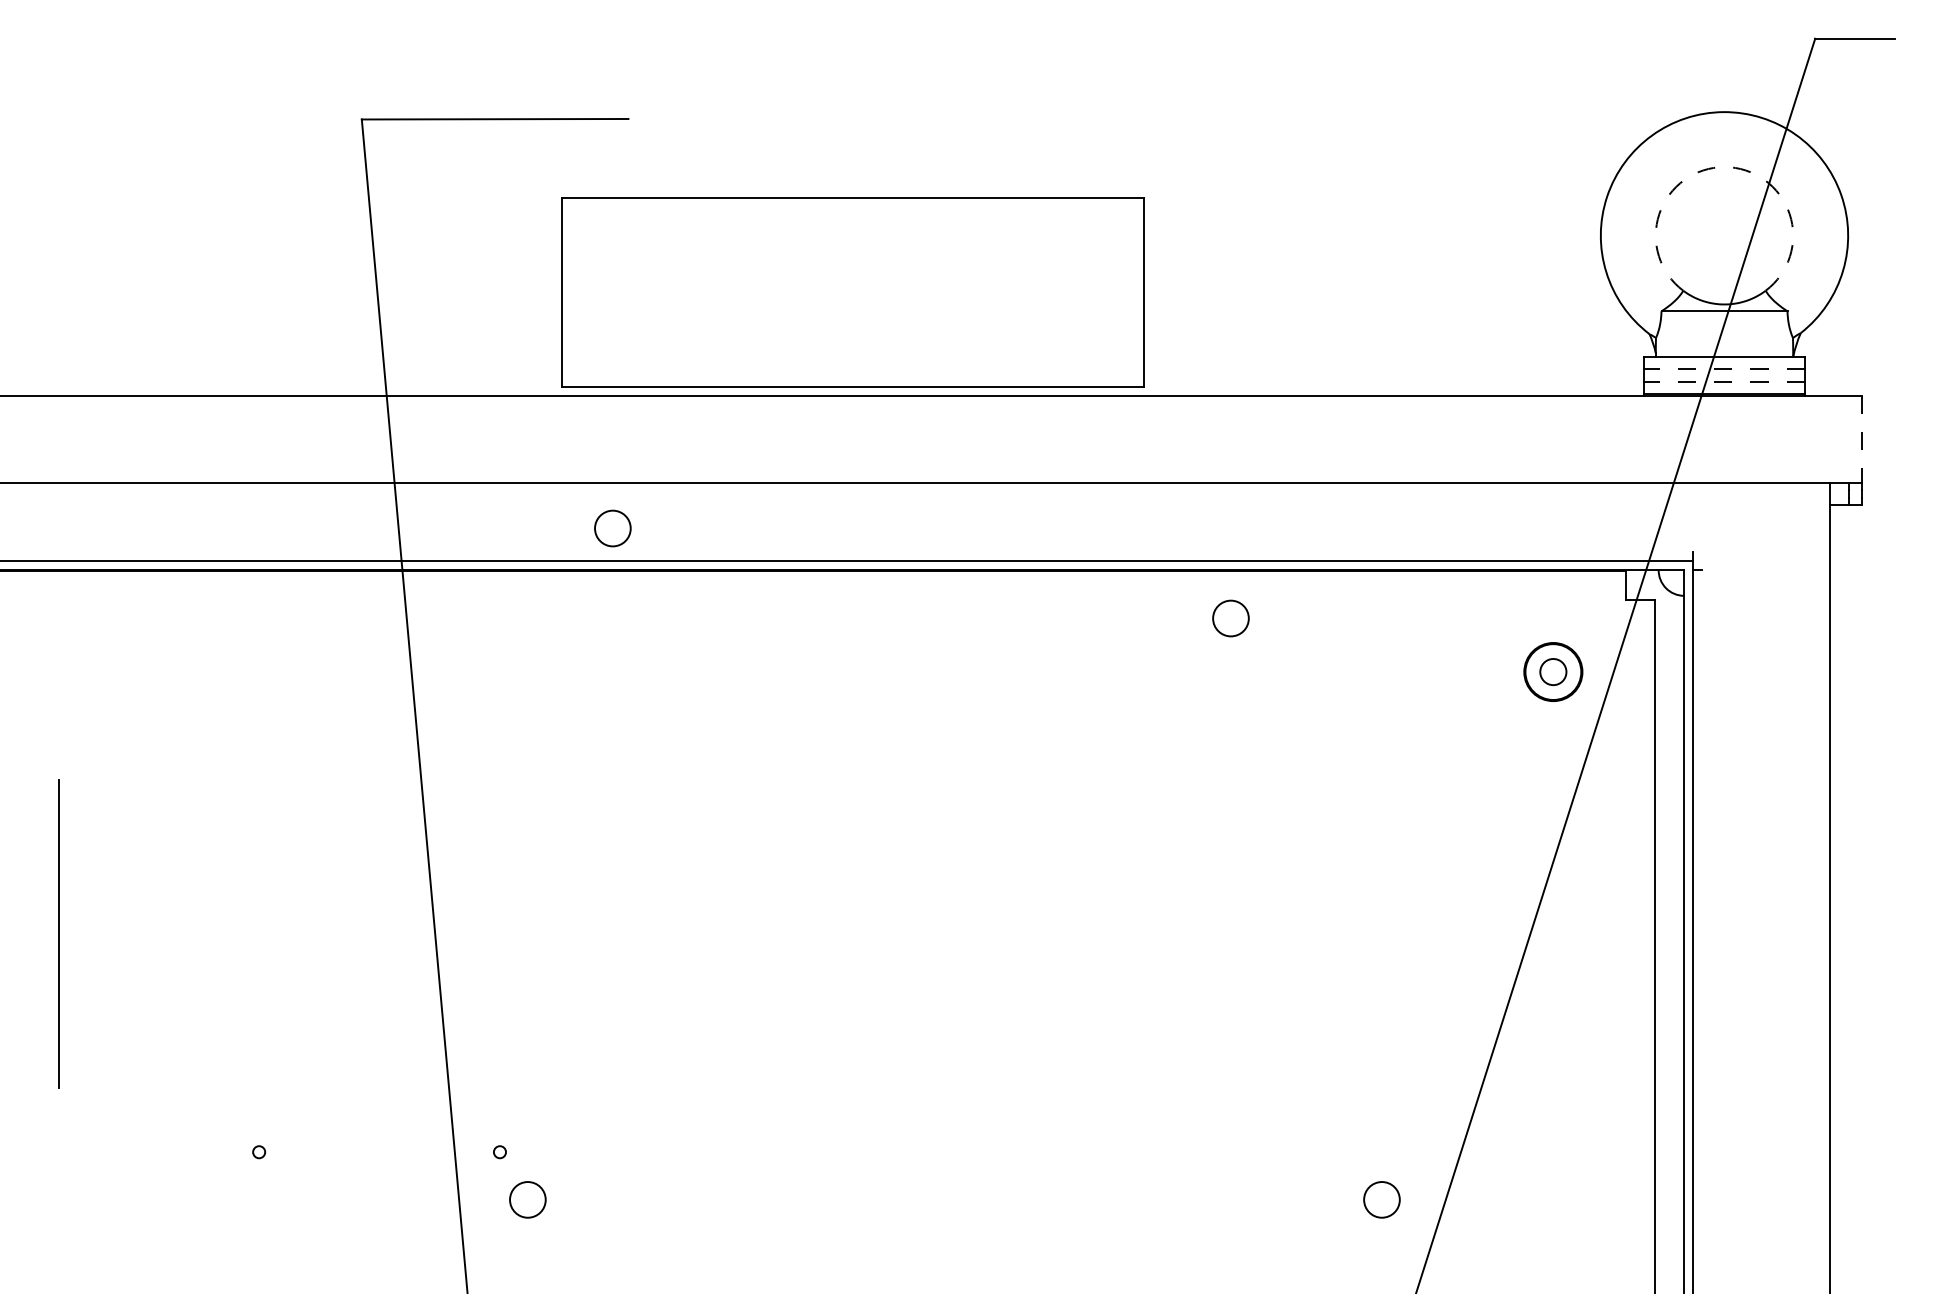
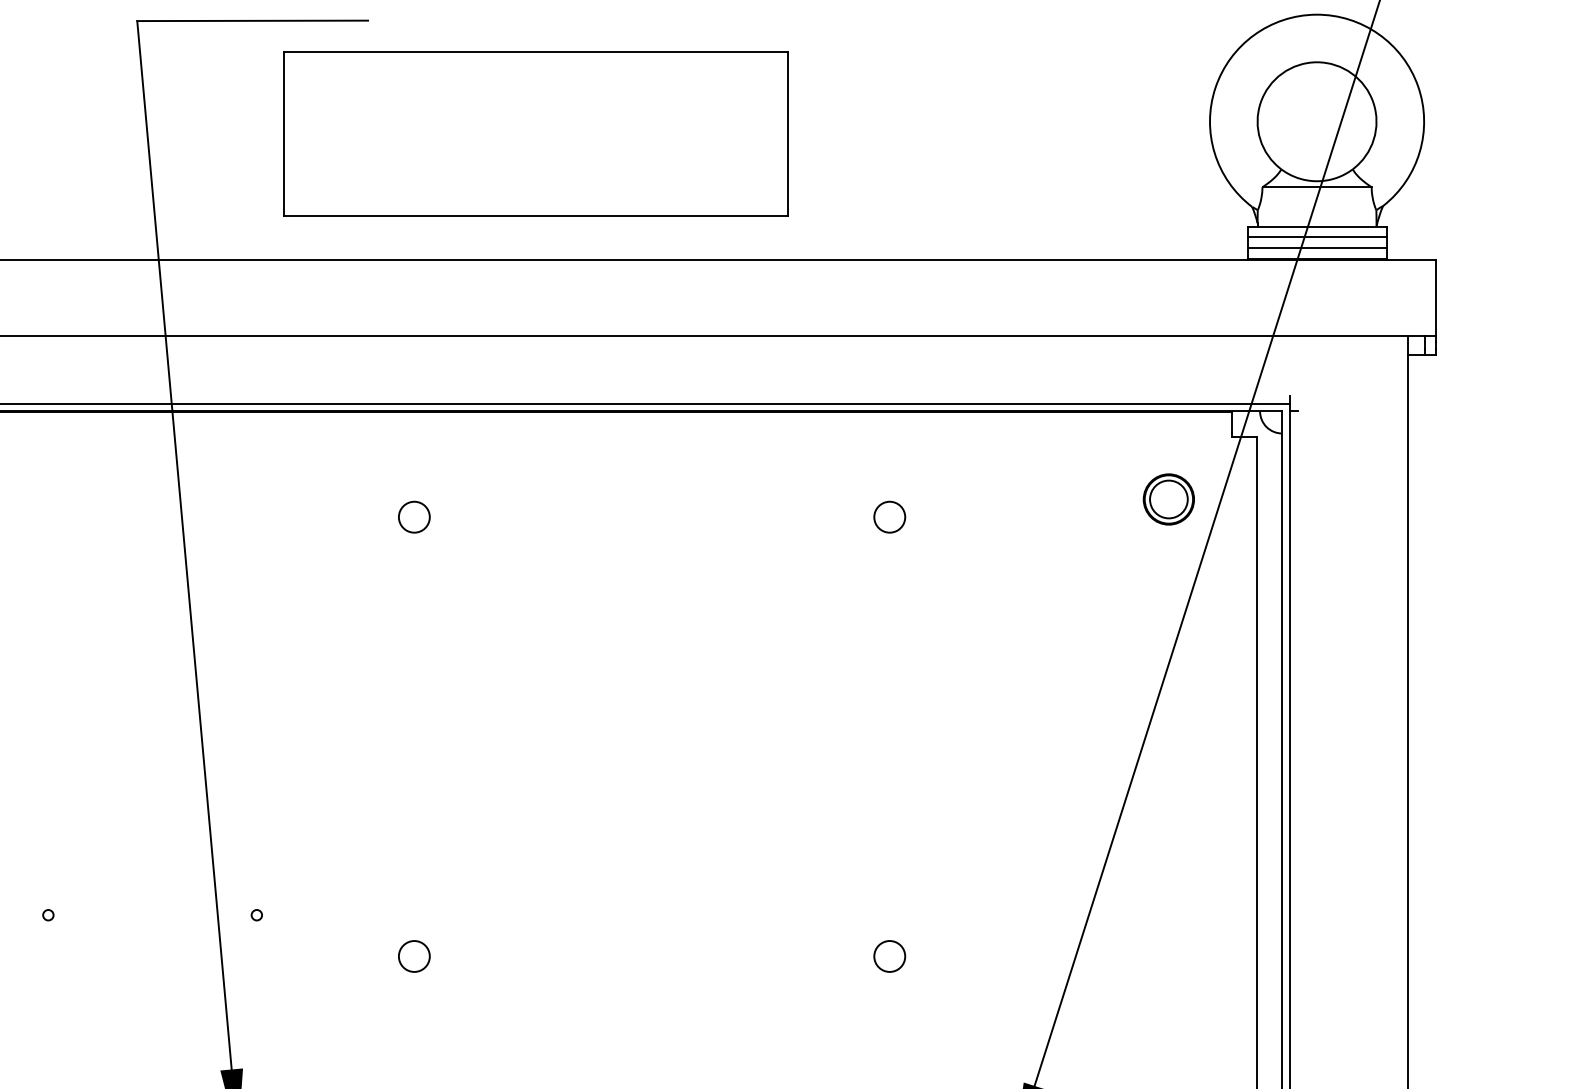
arc: (1724, 167) -> (1317, 62), dashed -> solid
part: (852, 292) -> (535, 133), moved
line: (1724, 369) -> (1317, 237), dashed -> solid
line: (1724, 381) -> (1317, 247), dashed -> solid
line: (1861, 439) -> (1435, 298), dashed -> solid
circle: (612, 528) -> (414, 517), moved
circle: (1230, 618) -> (889, 517), moved
circle: (1553, 671) -> (1169, 499), size x1.67
circle: (527, 1199) -> (414, 956), moved
circle: (1381, 1199) -> (889, 956), moved

